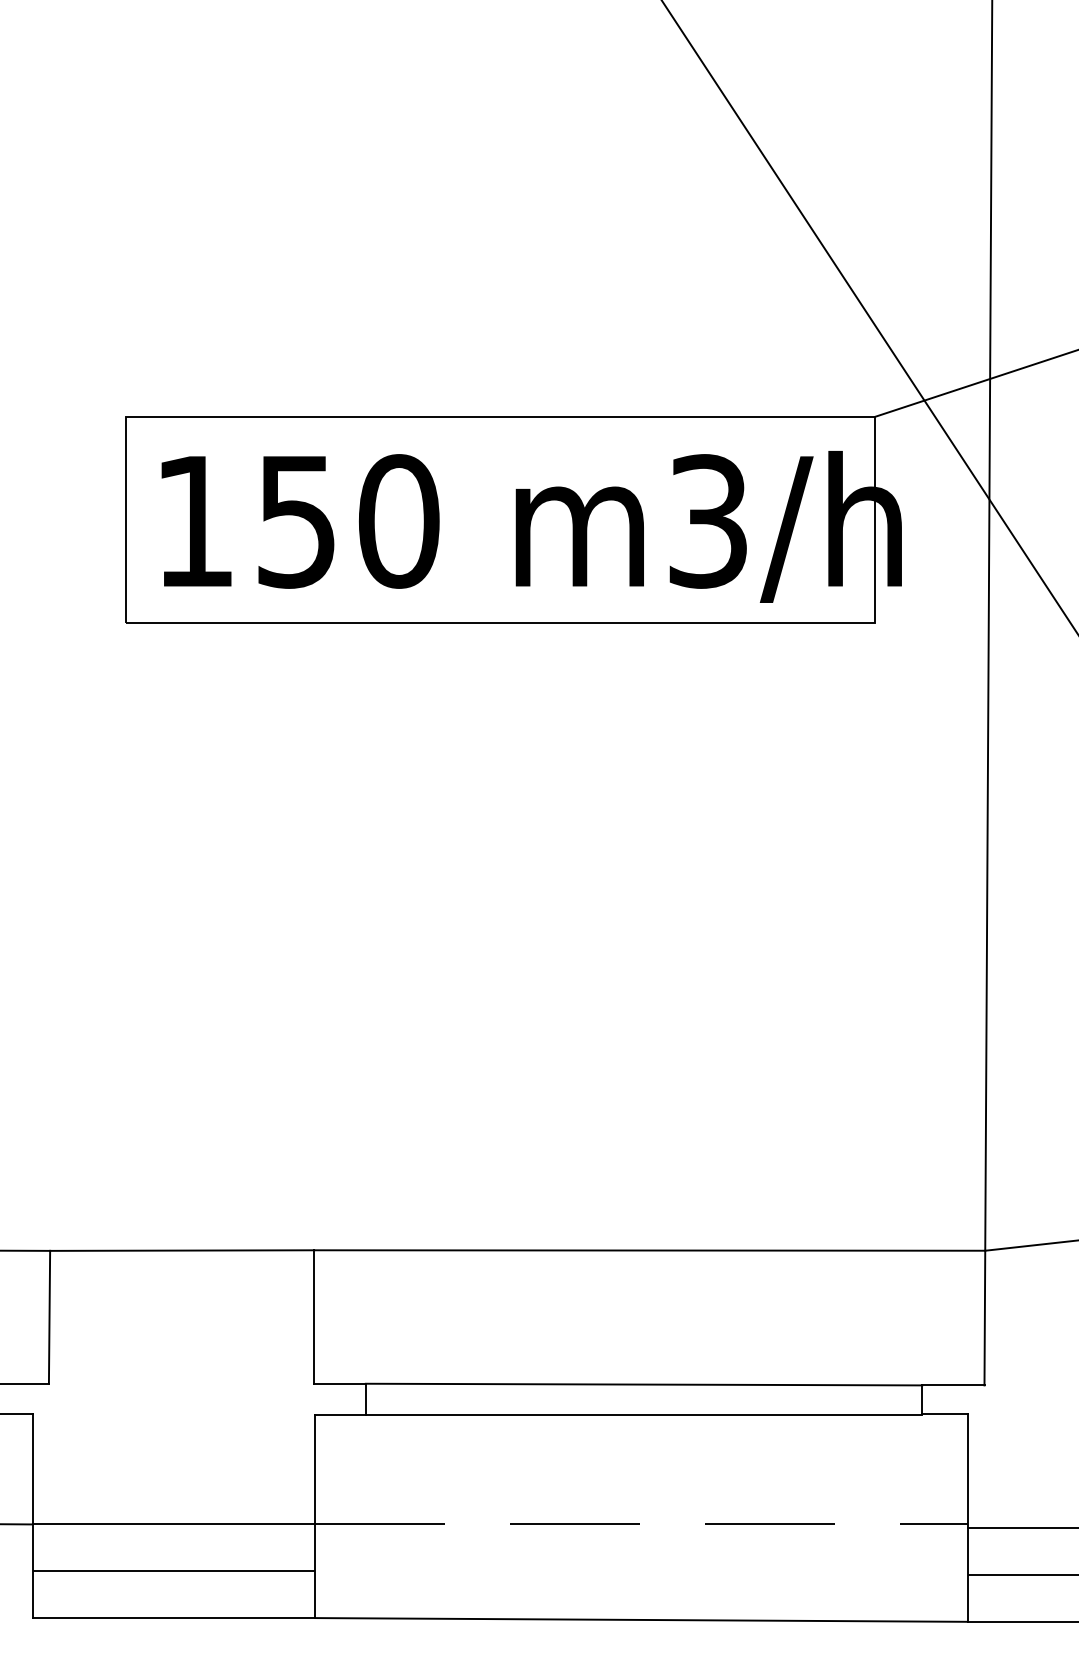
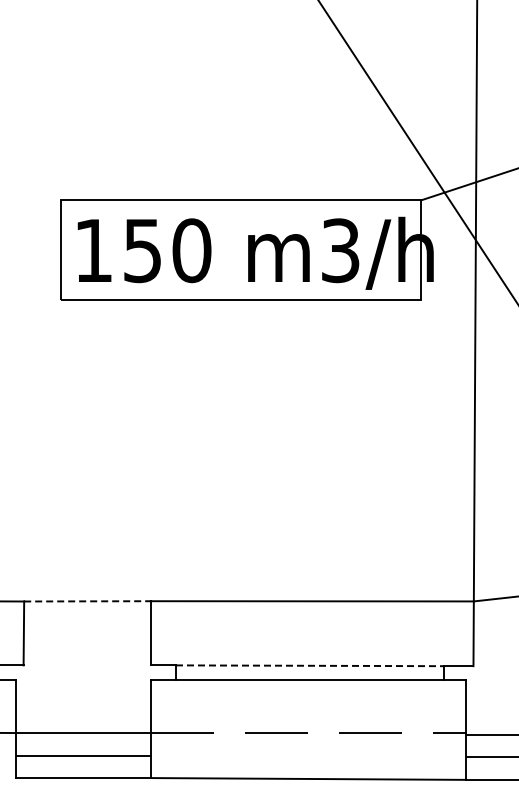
line: (183, 1250) -> (88, 601), solid -> dashed
line: (643, 1383) -> (309, 665), solid -> dashed

